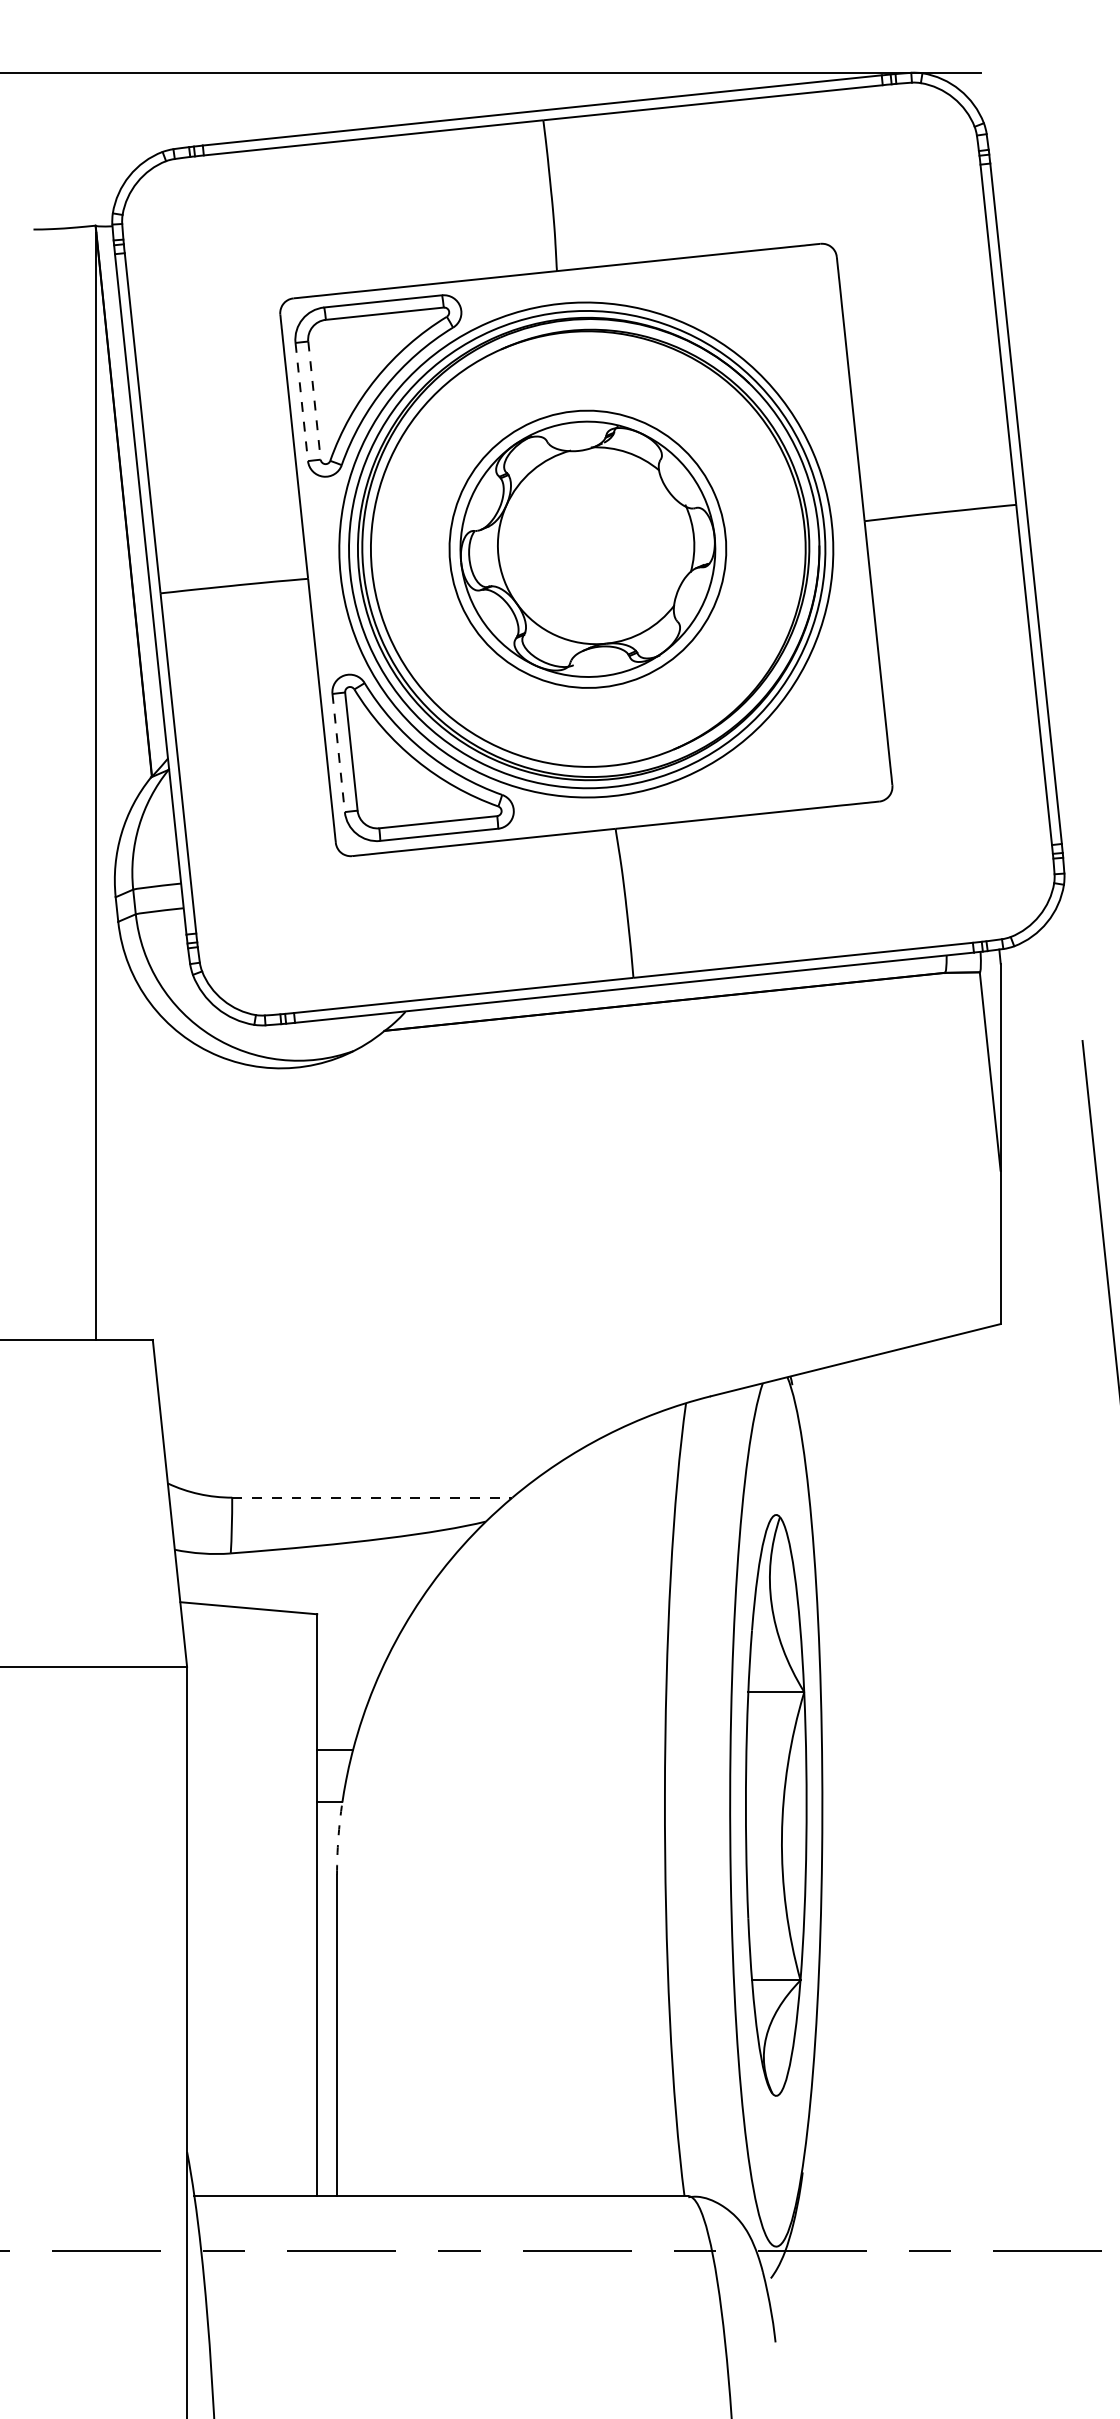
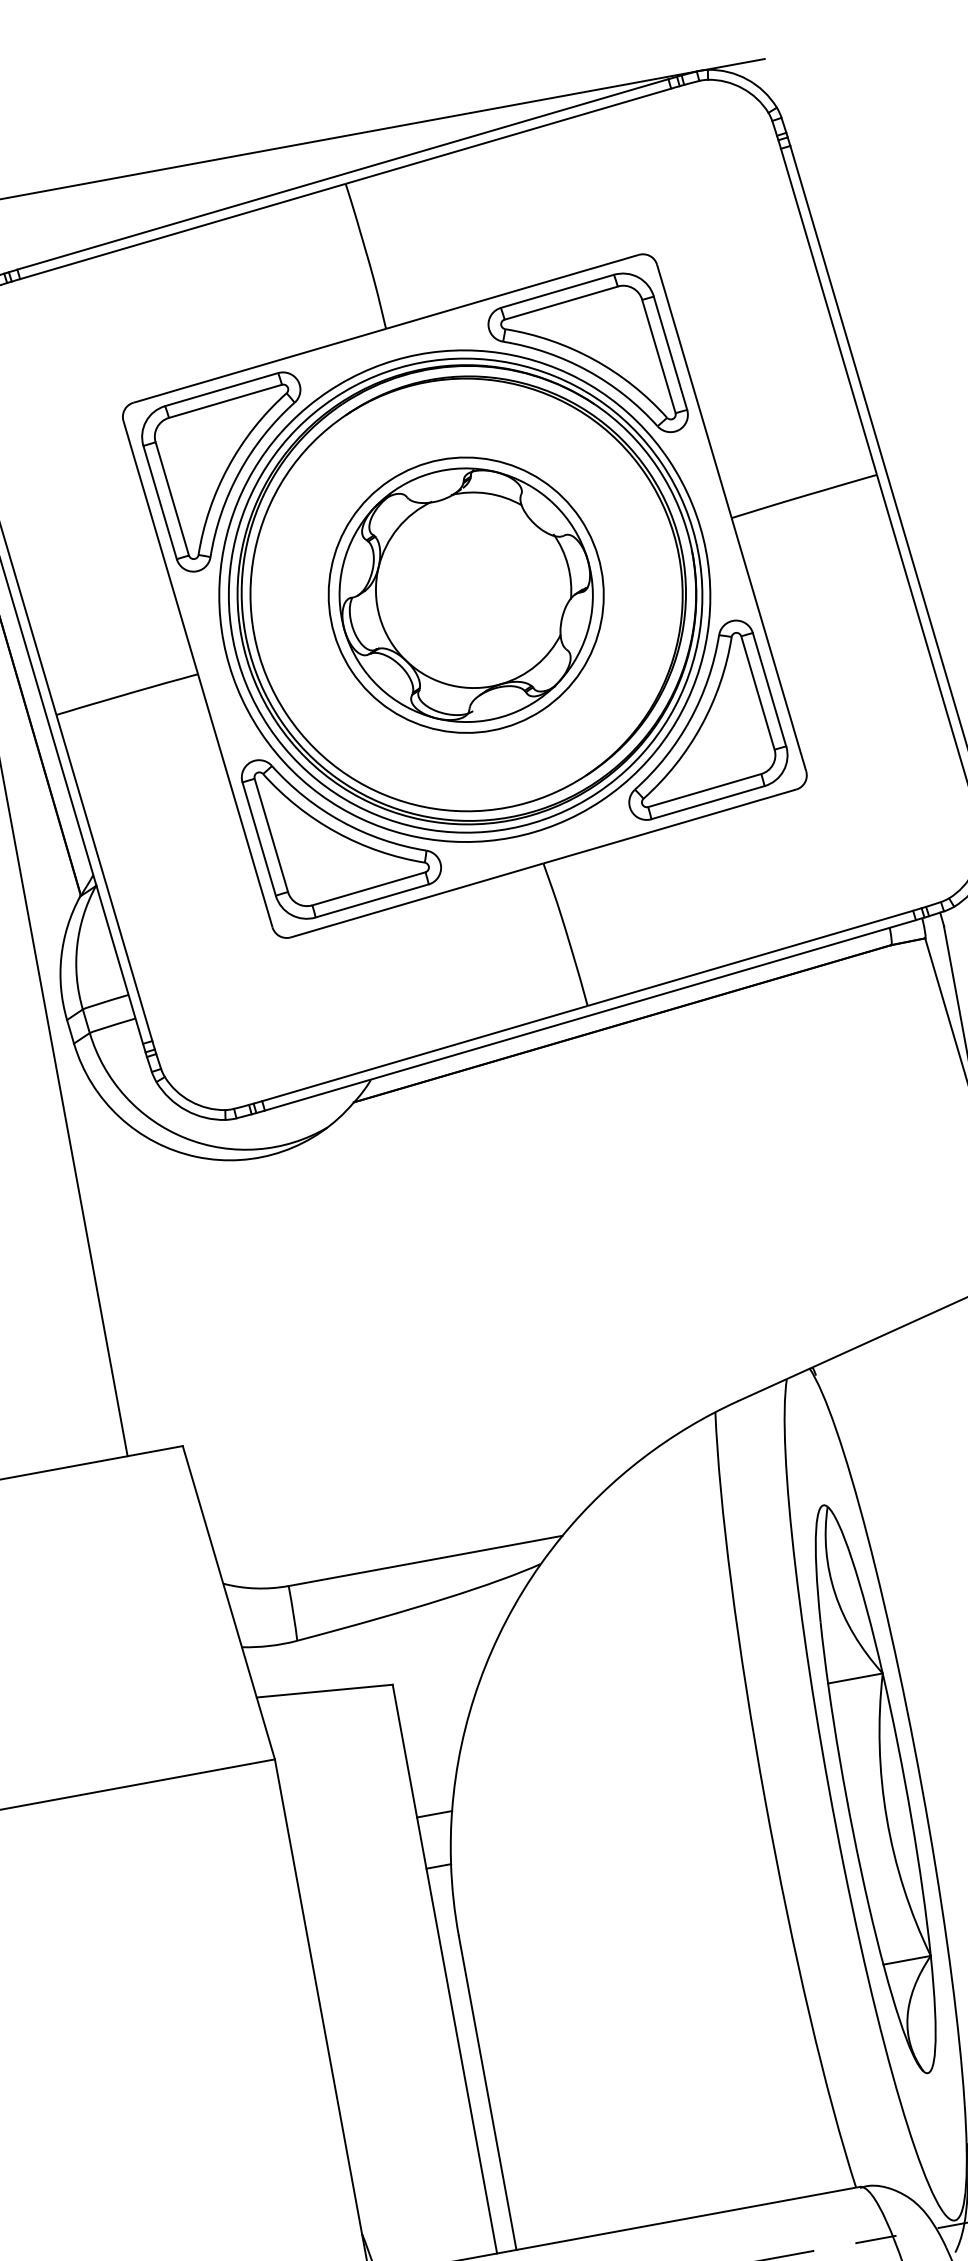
part: (749, 342) -> (587, 364), added
line: (314, 401) -> (172, 499), dashed -> solid
line: (301, 402) -> (159, 503), dashed -> solid
part: (794, 713) -> (697, 718), added
line: (338, 753) -> (259, 839), dashed -> solid
line: (372, 1497) -> (425, 1560), dashed -> solid
arc: (338, 1838) -> (453, 1900), dashed -> solid

